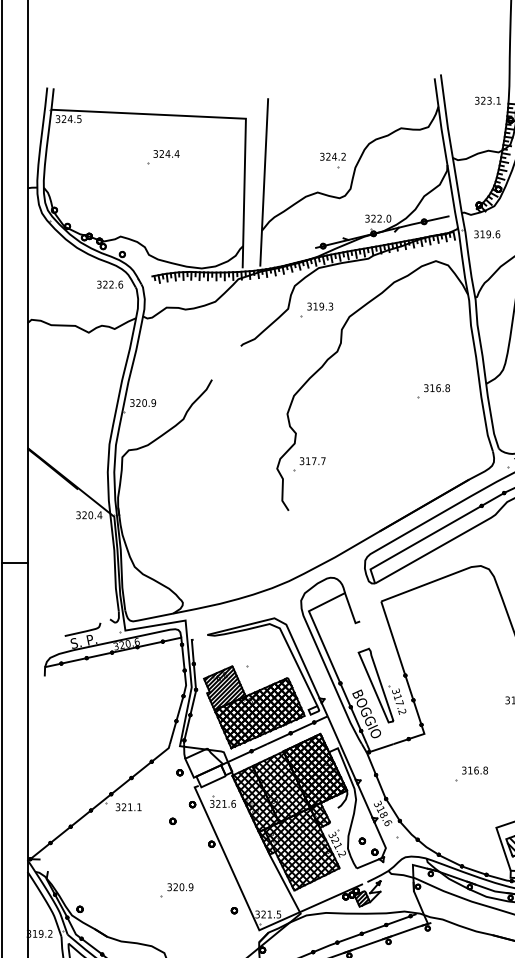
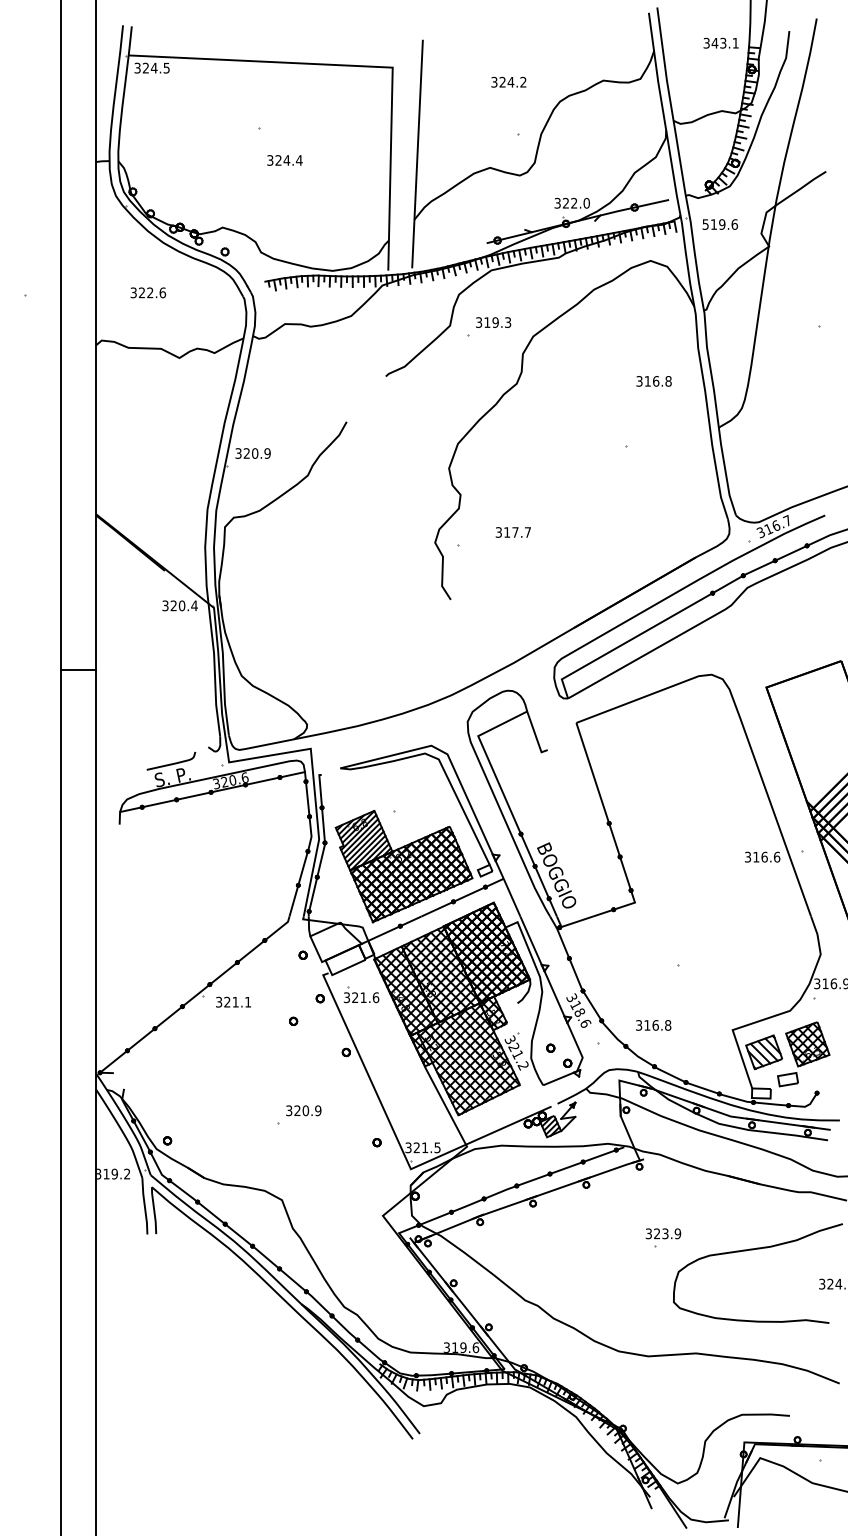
text: (482, 100) -> (714, 42), 323.1 -> 343.1
text: (166, 154) -> (284, 160), moved
text: (332, 156) -> (508, 81), moved
text: (476, 234) -> (705, 224), 319.6 -> 519.6
text: (110, 284) -> (148, 292), moved
text: (436, 388) -> (653, 381), moved
text: (312, 461) -> (512, 532), moved
part: (382, 685) -> (577, 836), removed
text: (474, 770) -> (653, 1025), moved

